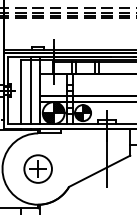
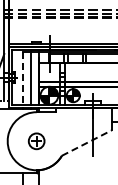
line: (20, 93) -> (22, 79), solid -> dashed
part: (37, 169) -> (36, 141), size x0.7
line: (99, 171) -> (86, 143), solid -> dashed

